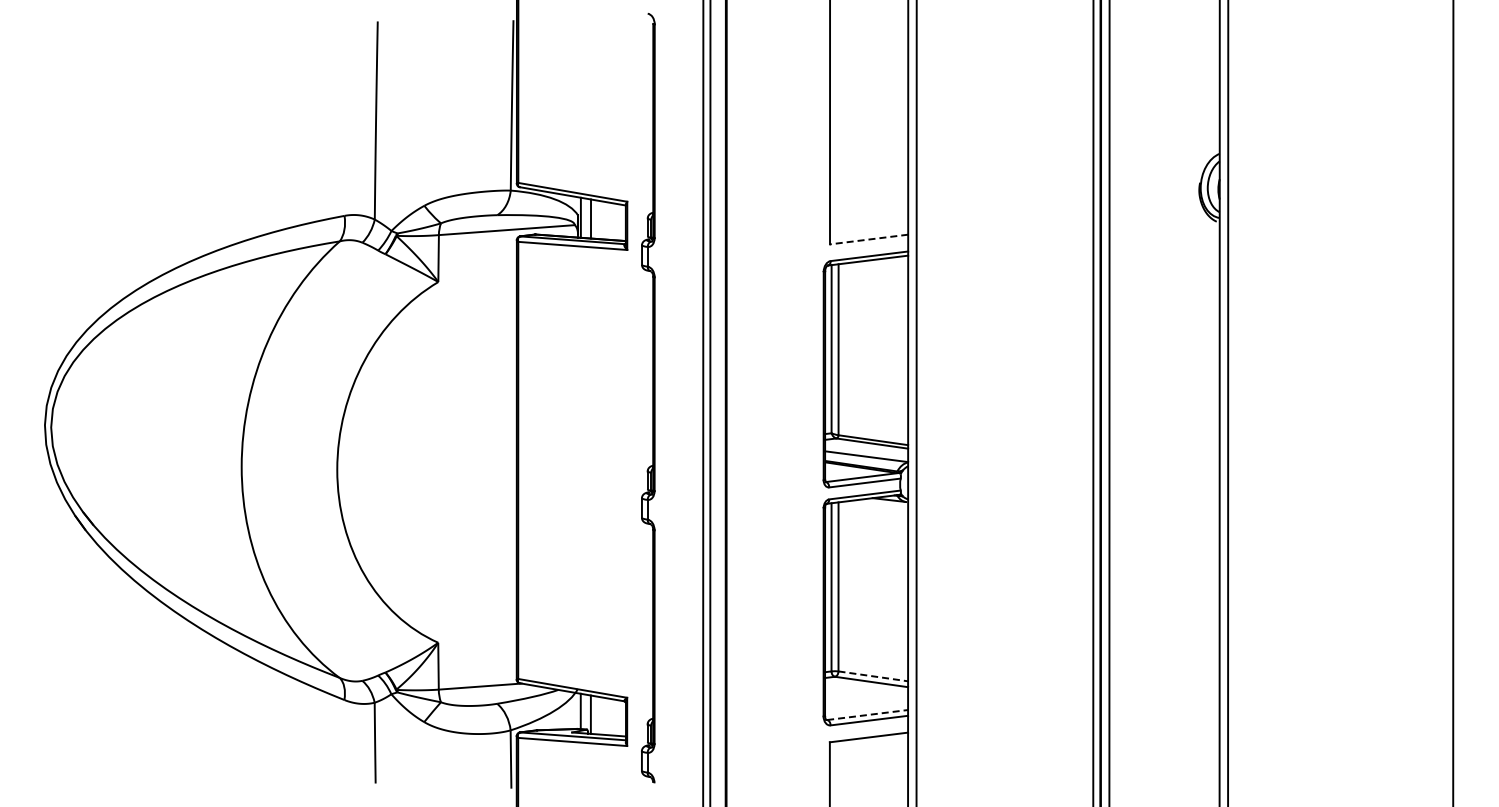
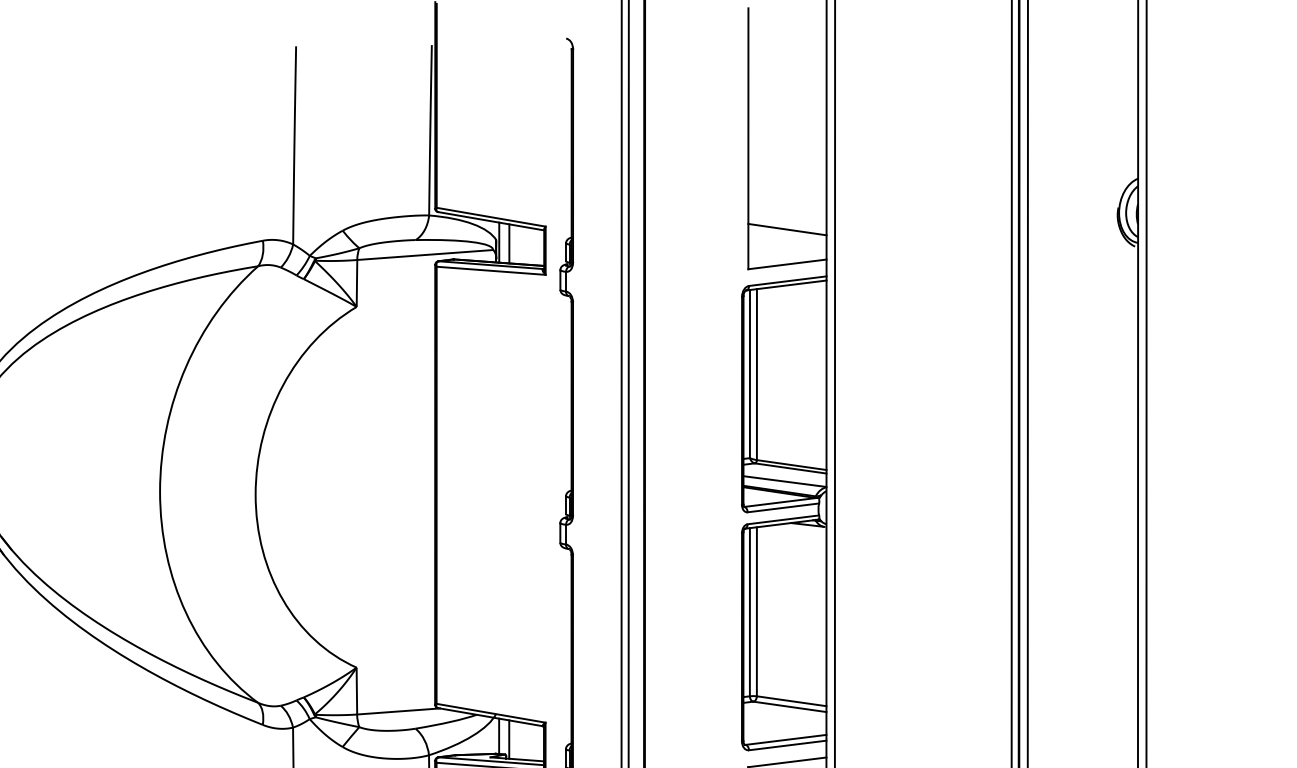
line: (869, 204) -> (787, 229), added
line: (868, 239) -> (786, 264), dashed -> solid
line: (873, 676) -> (791, 701), dashed -> solid
line: (867, 715) -> (785, 740), dashed -> solid

